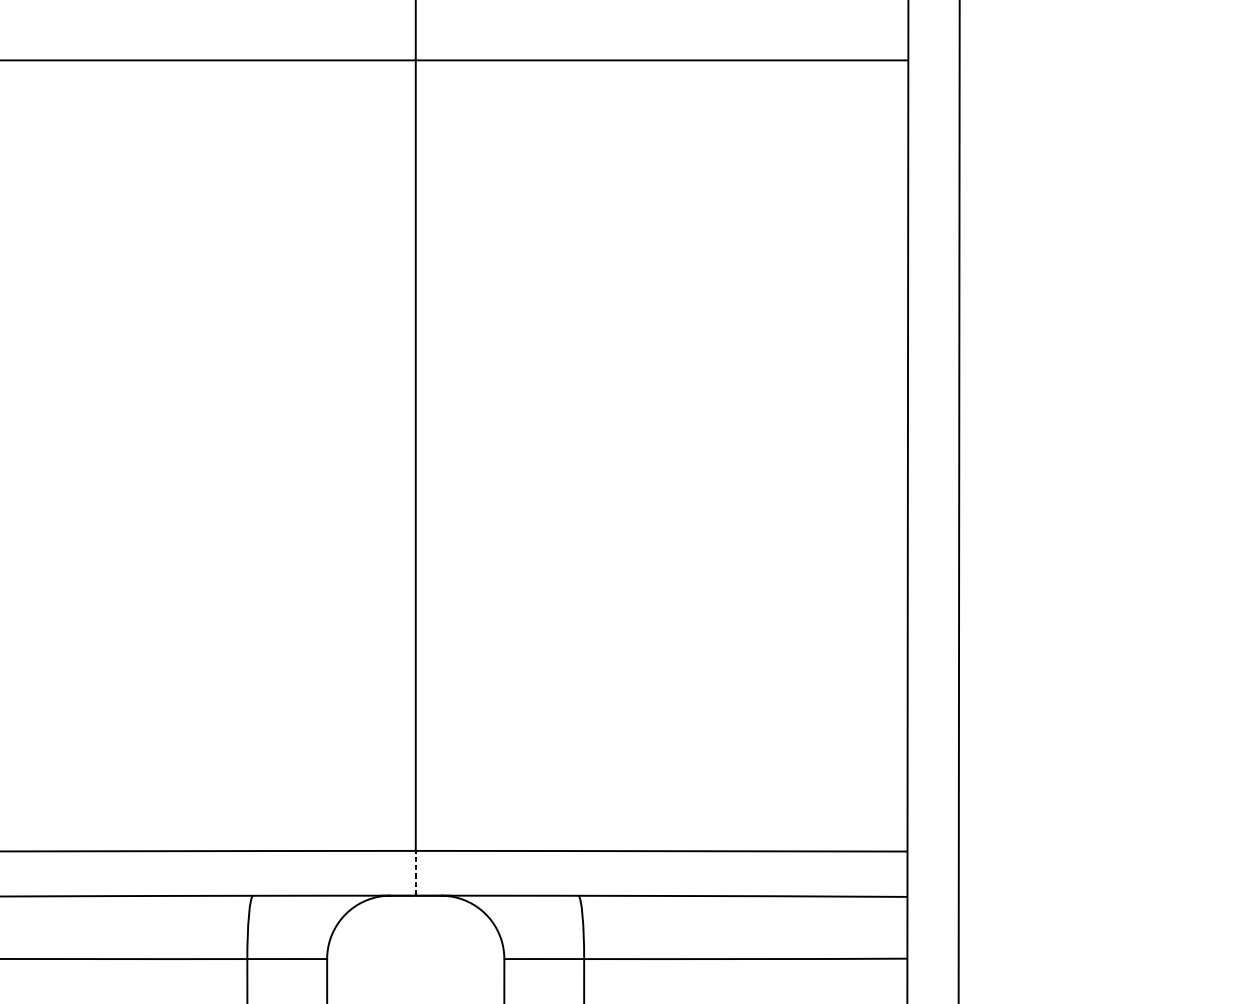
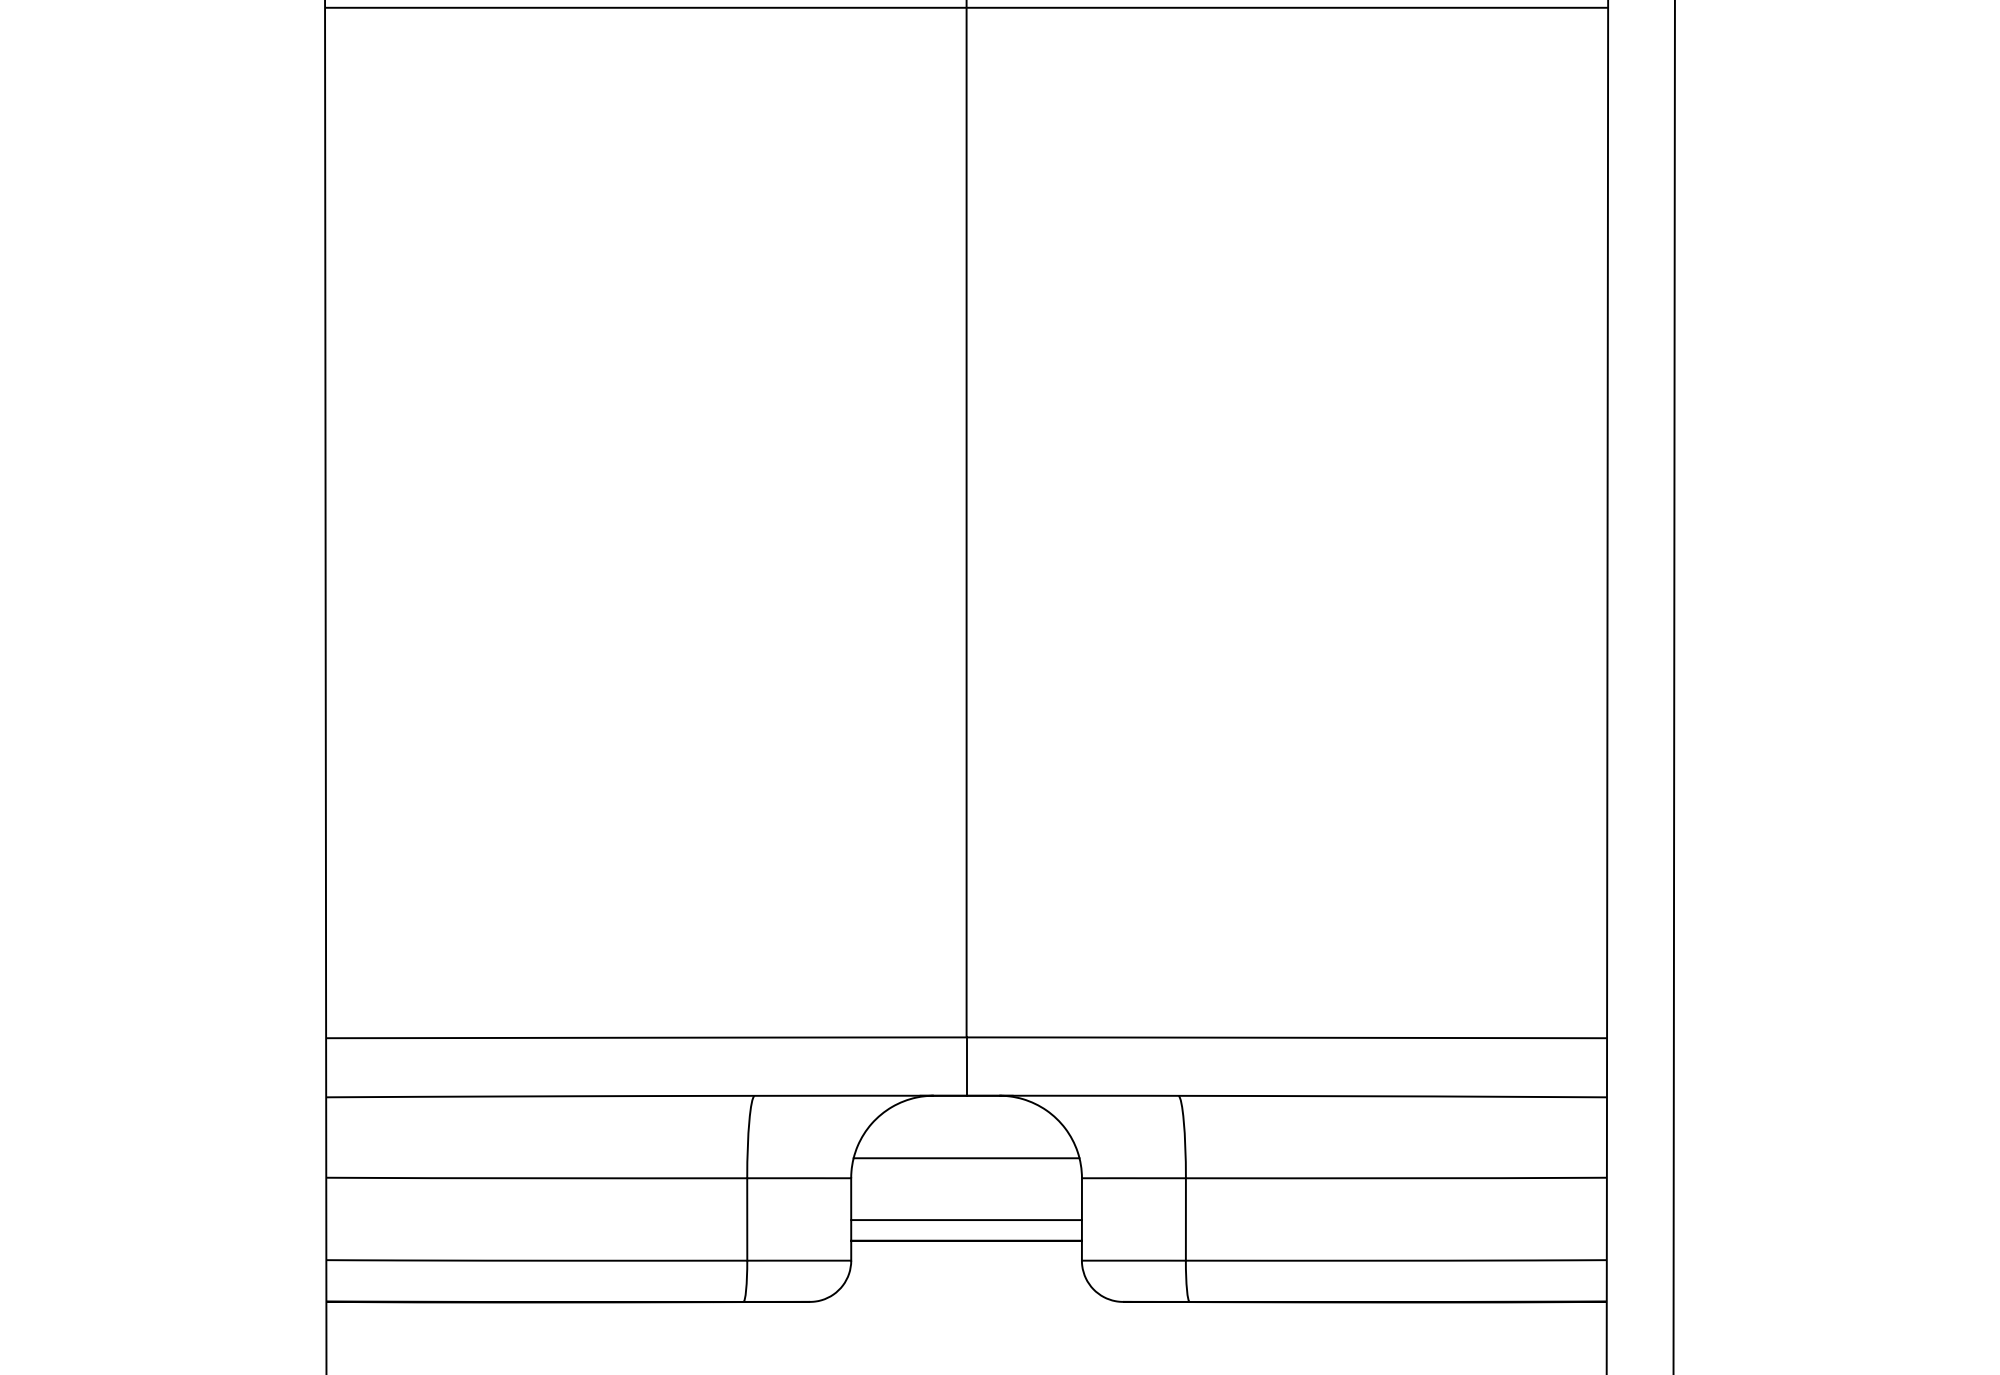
line: (415, 873) -> (966, 1066), dashed -> solid
line: (415, 943) -> (966, 1158), added
line: (415, 991) -> (966, 1220), added

